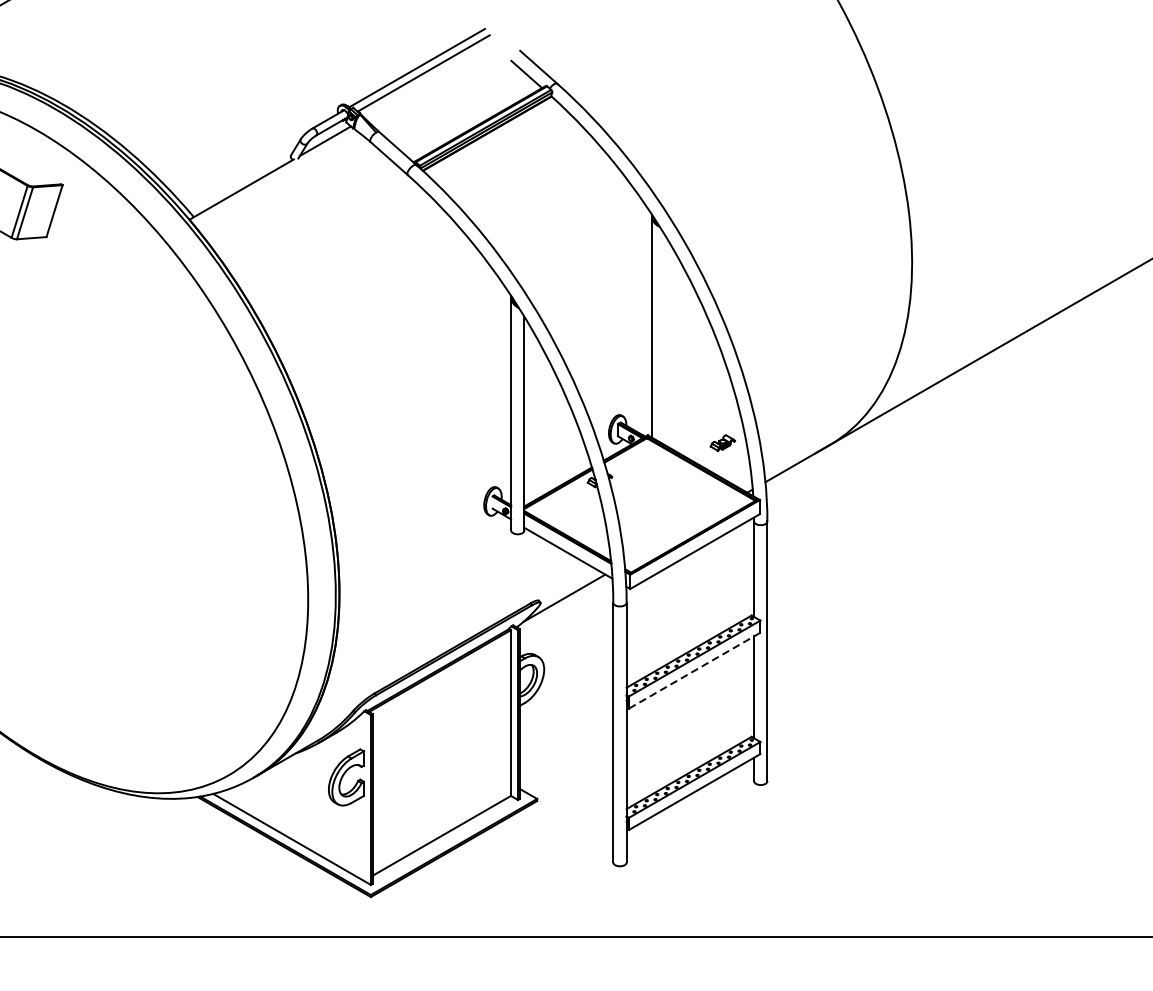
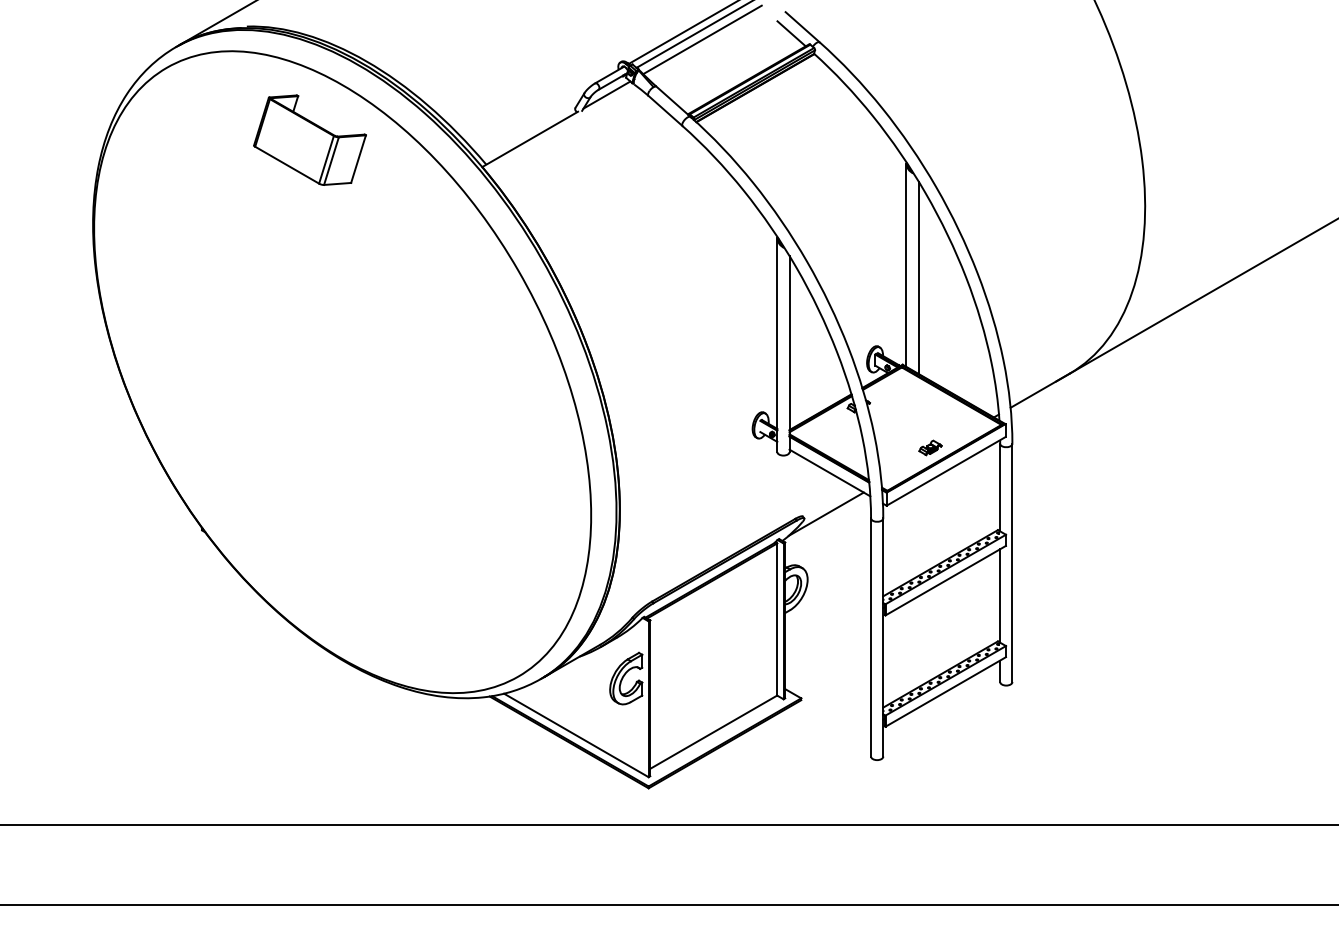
line: (429, 80) -> (702, 39), added
line: (665, 340) -> (918, 277), added
part: (722, 442) -> (930, 447), moved
line: (694, 670) -> (945, 580), dashed -> solid

